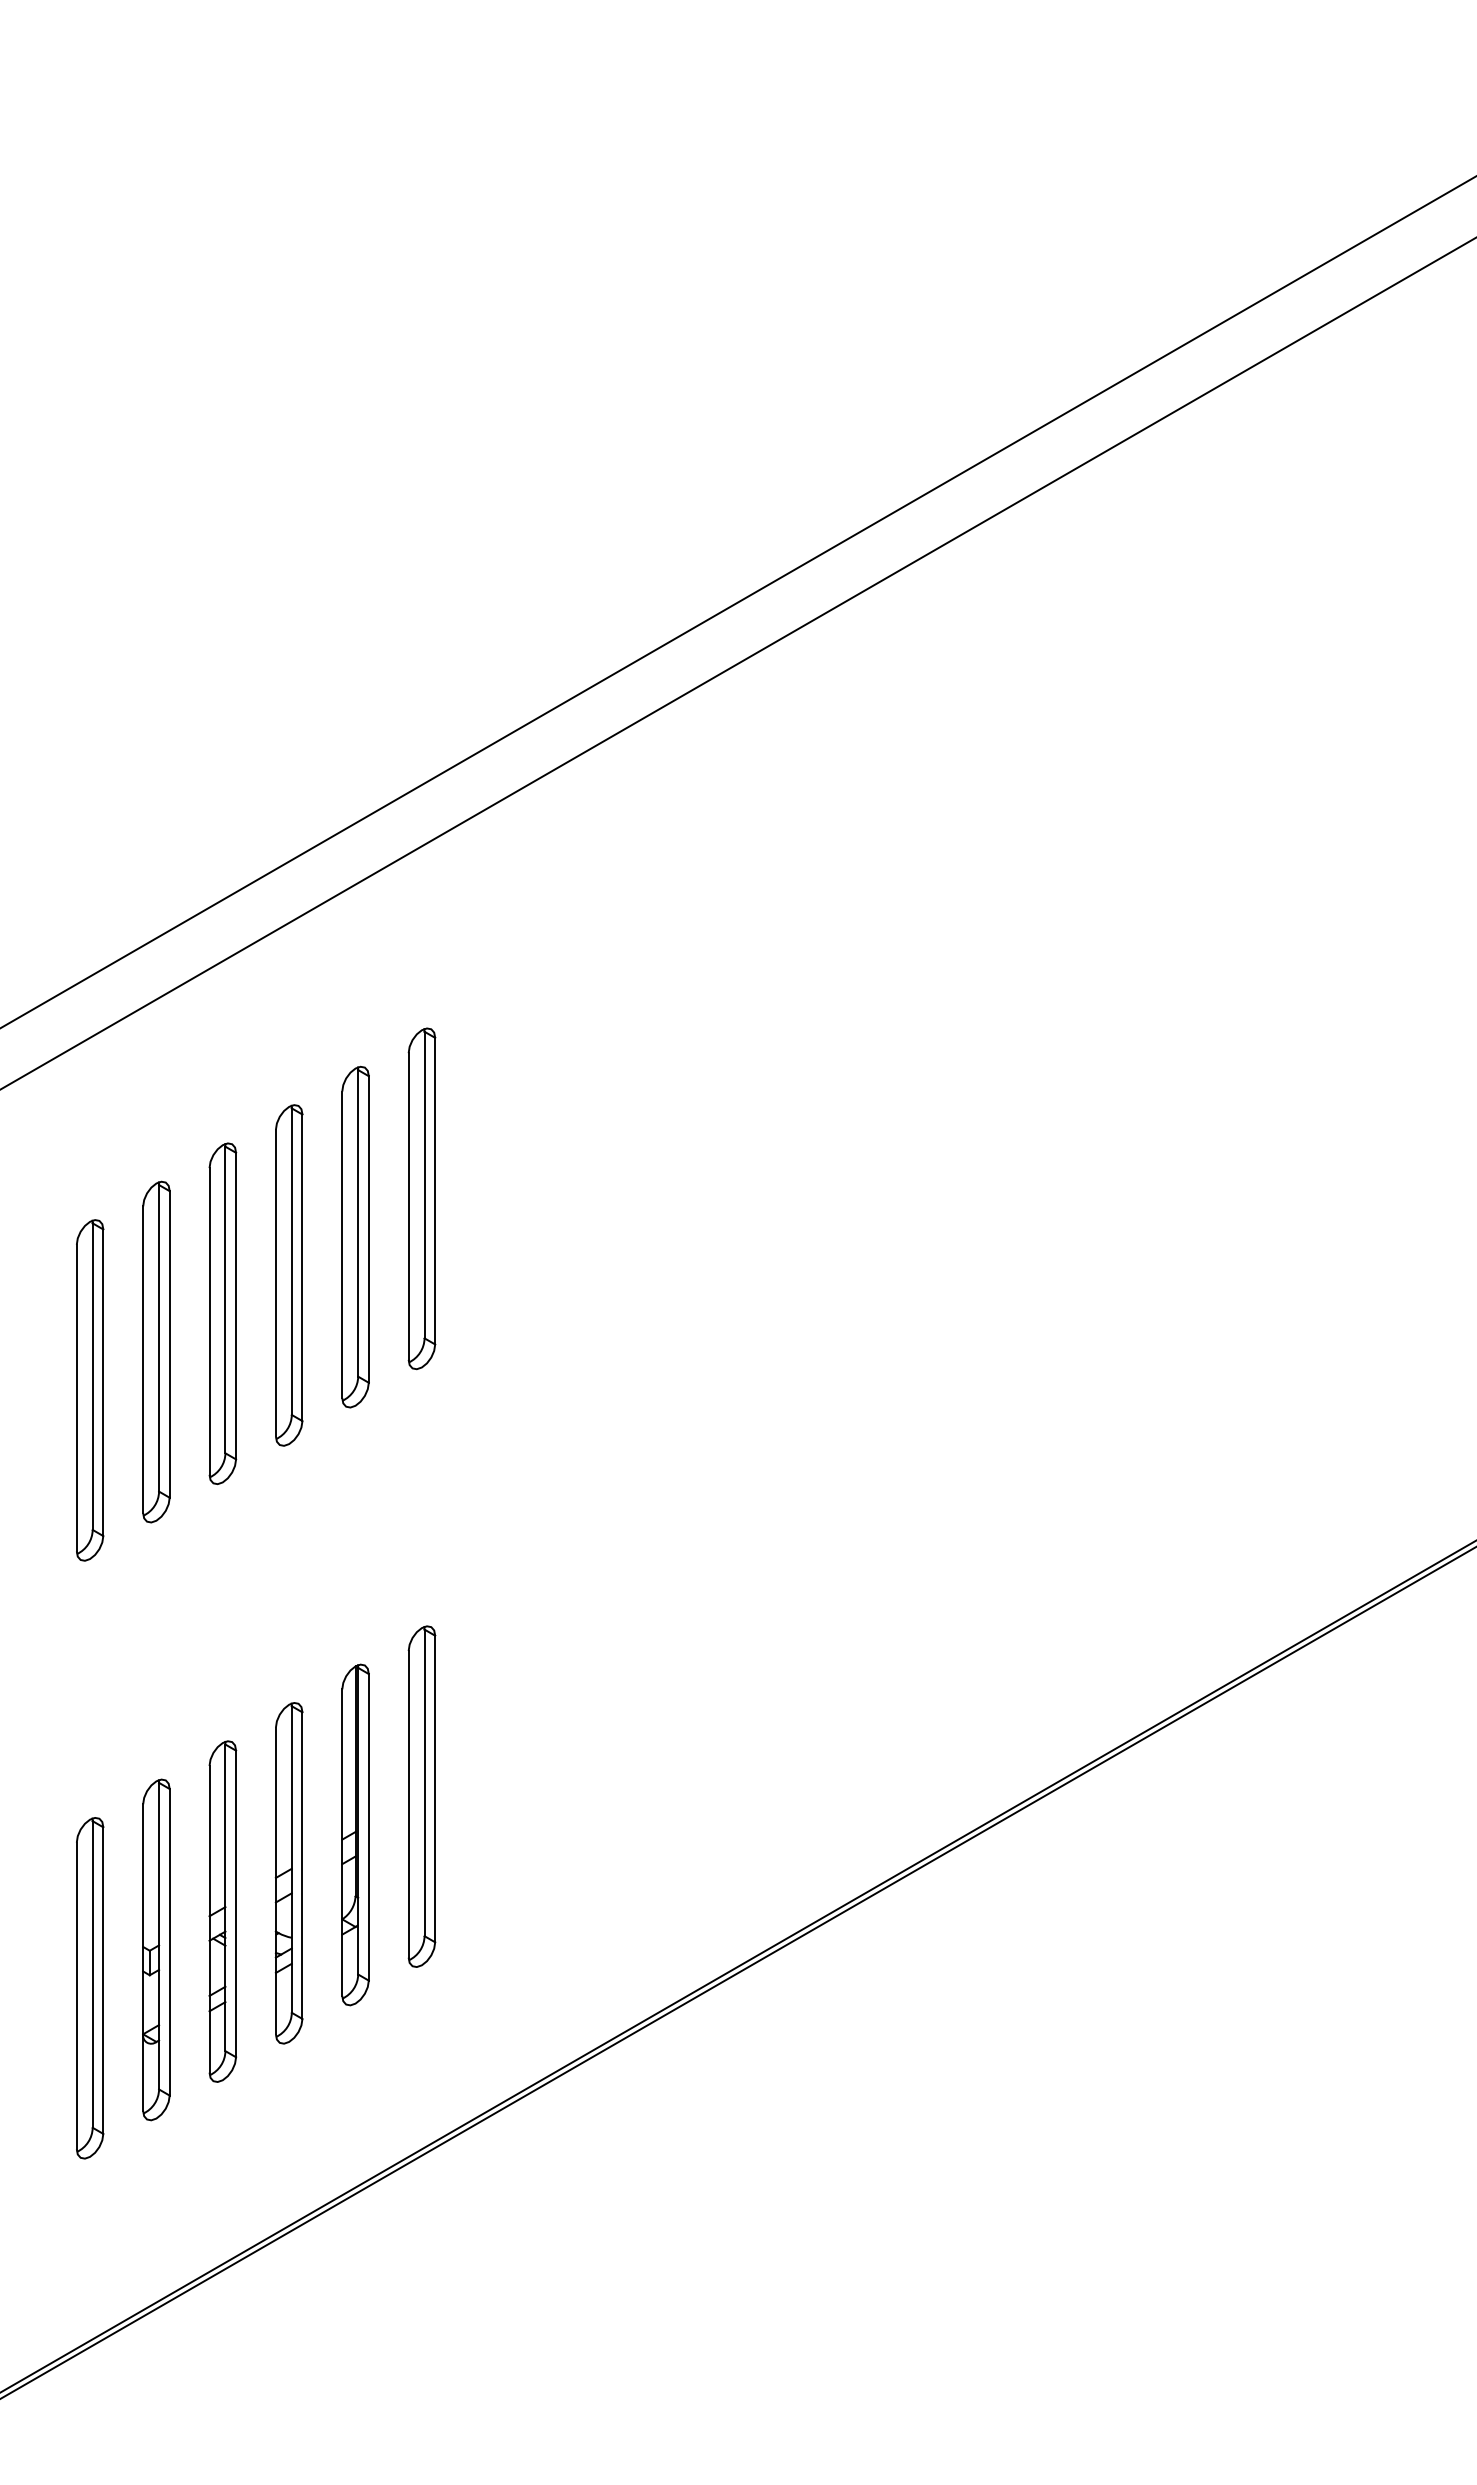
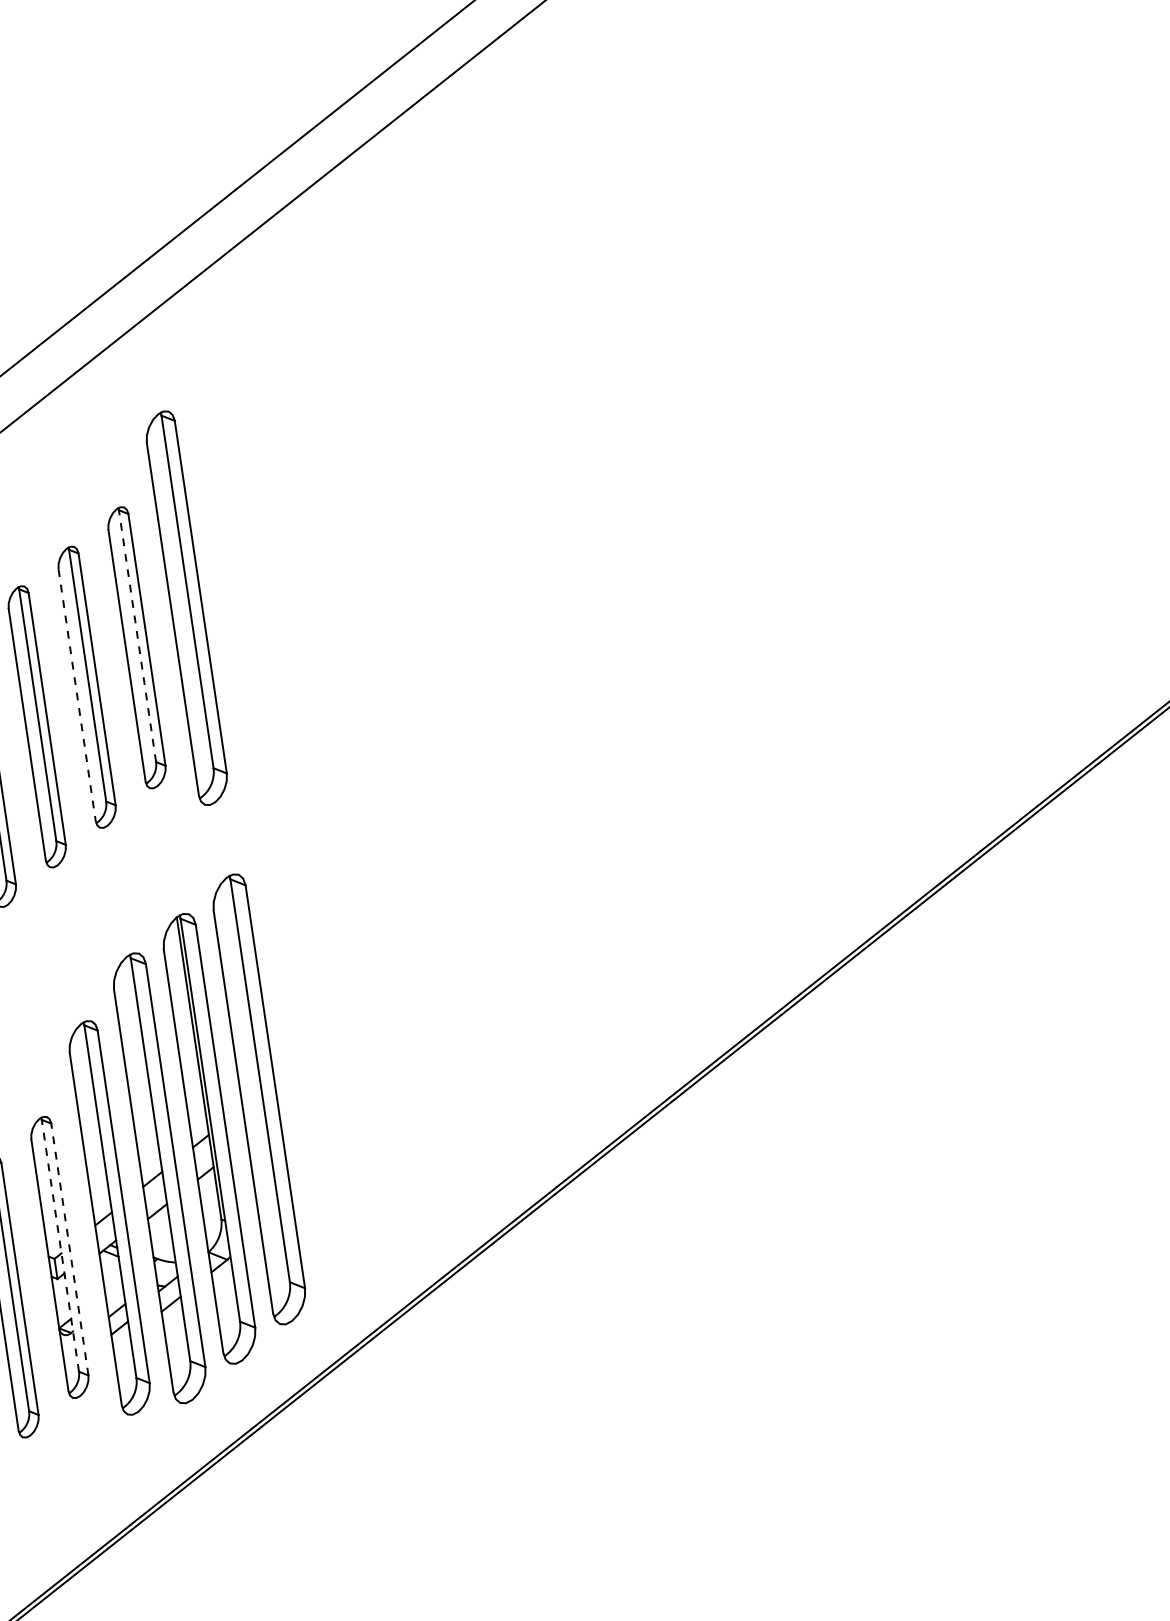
part: (421, 1198) -> (186, 608), size x1.4
line: (358, 1222) -> (137, 635), solid -> dashed
line: (275, 1283) -> (76, 695), solid -> dashed
part: (421, 1796) -> (259, 1099), size x1.6
part: (355, 1834) -> (209, 1138), size x1.6
part: (288, 1873) -> (159, 1178), size x1.6
part: (222, 1911) -> (109, 1217), size x1.4
line: (159, 1935) -> (60, 1245), solid -> dashed
line: (169, 1941) -> (69, 1248), solid -> dashed

